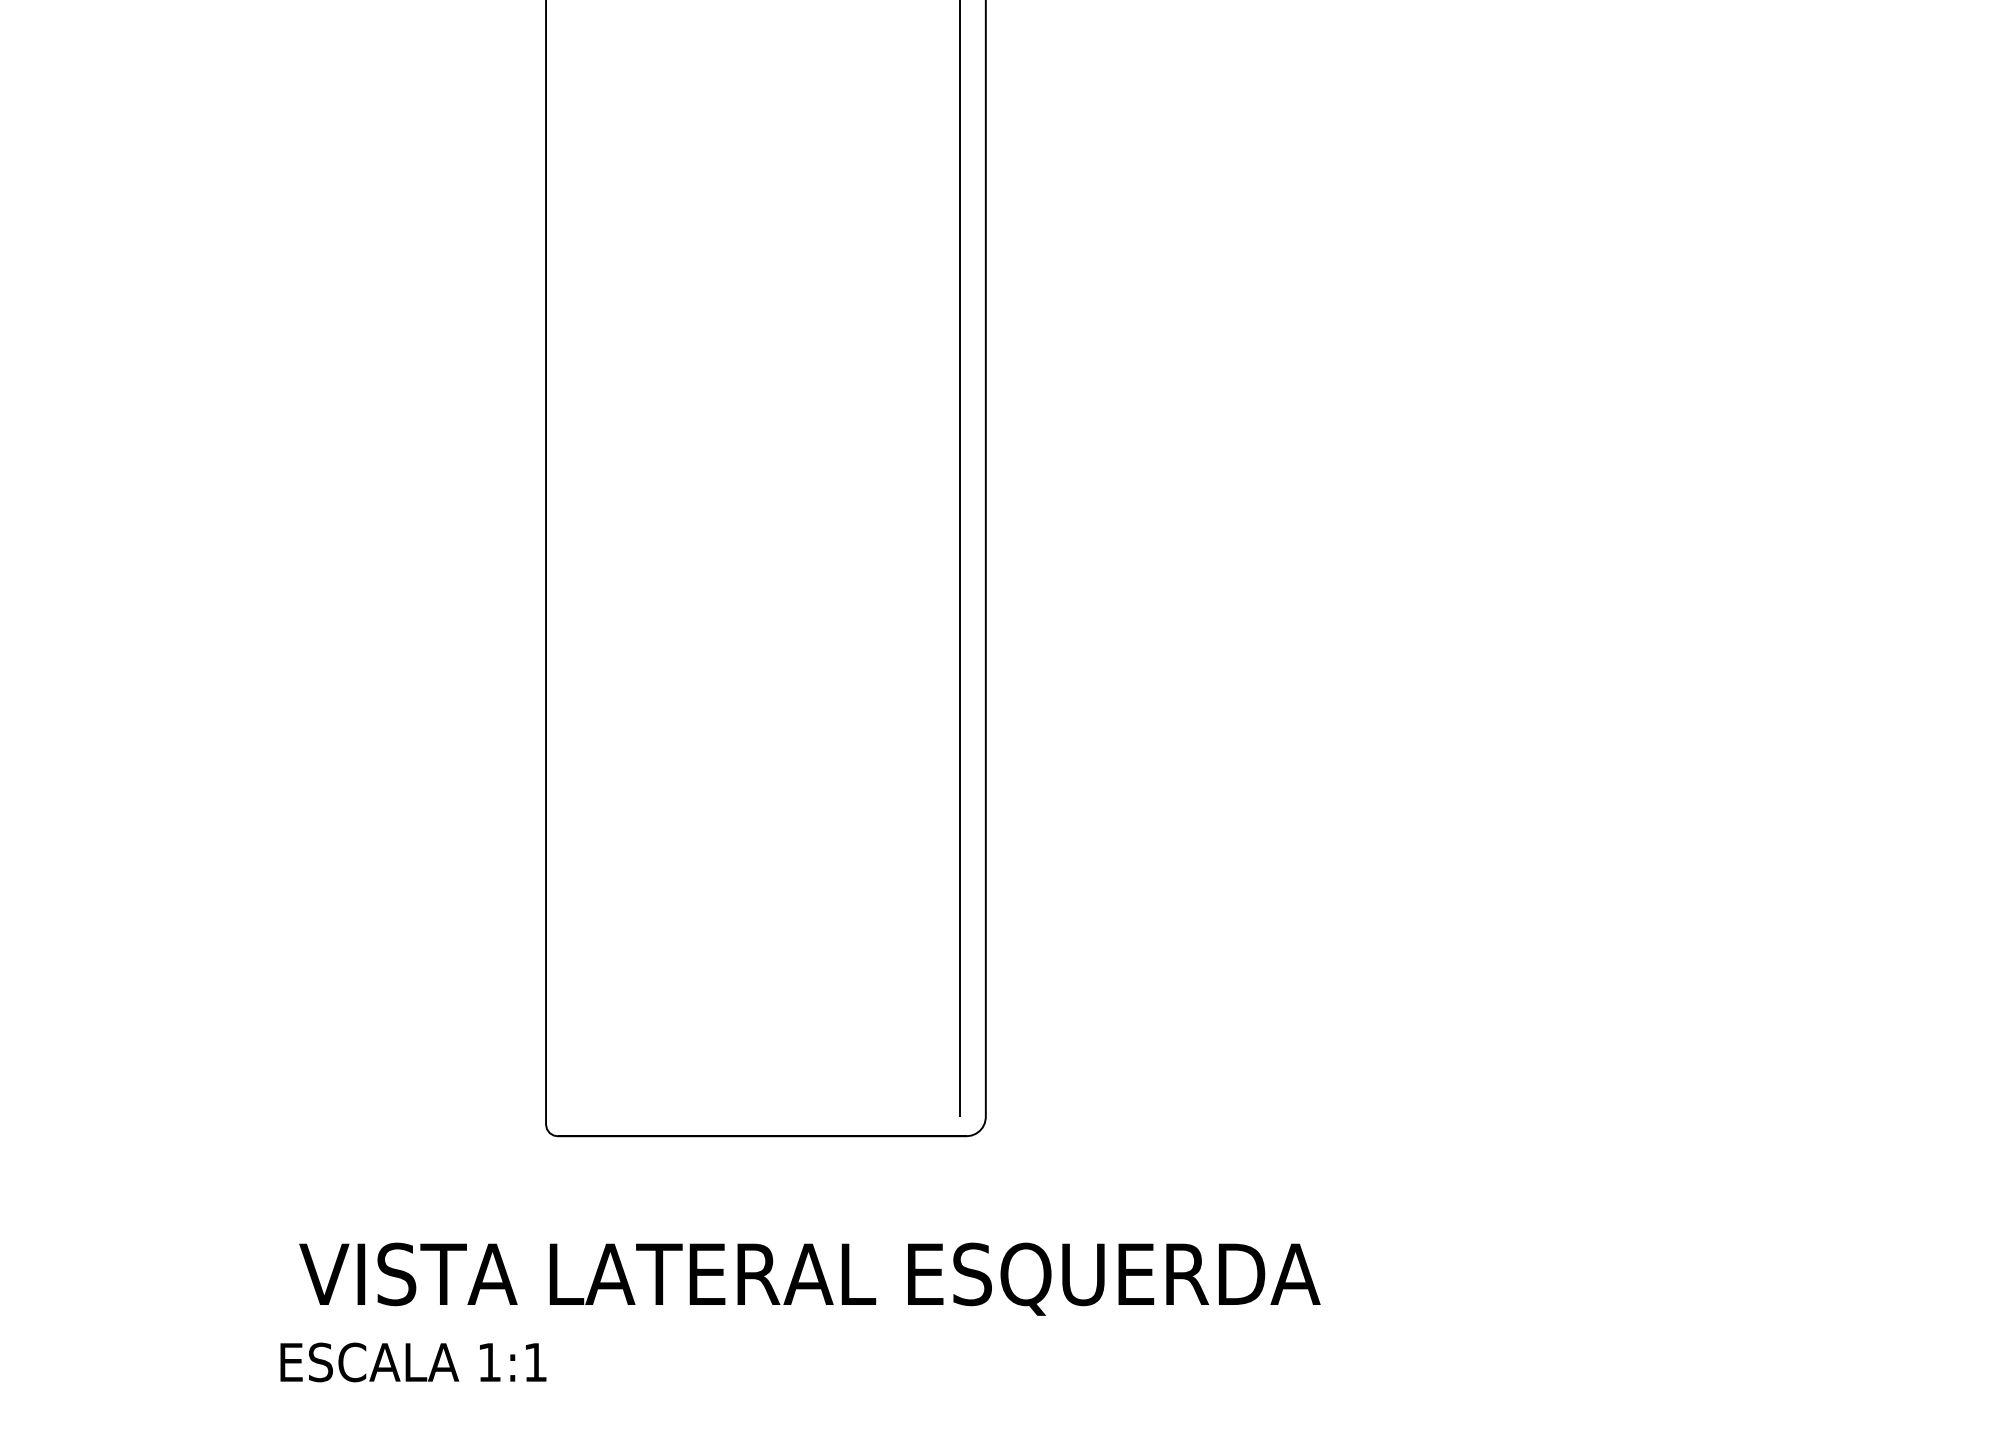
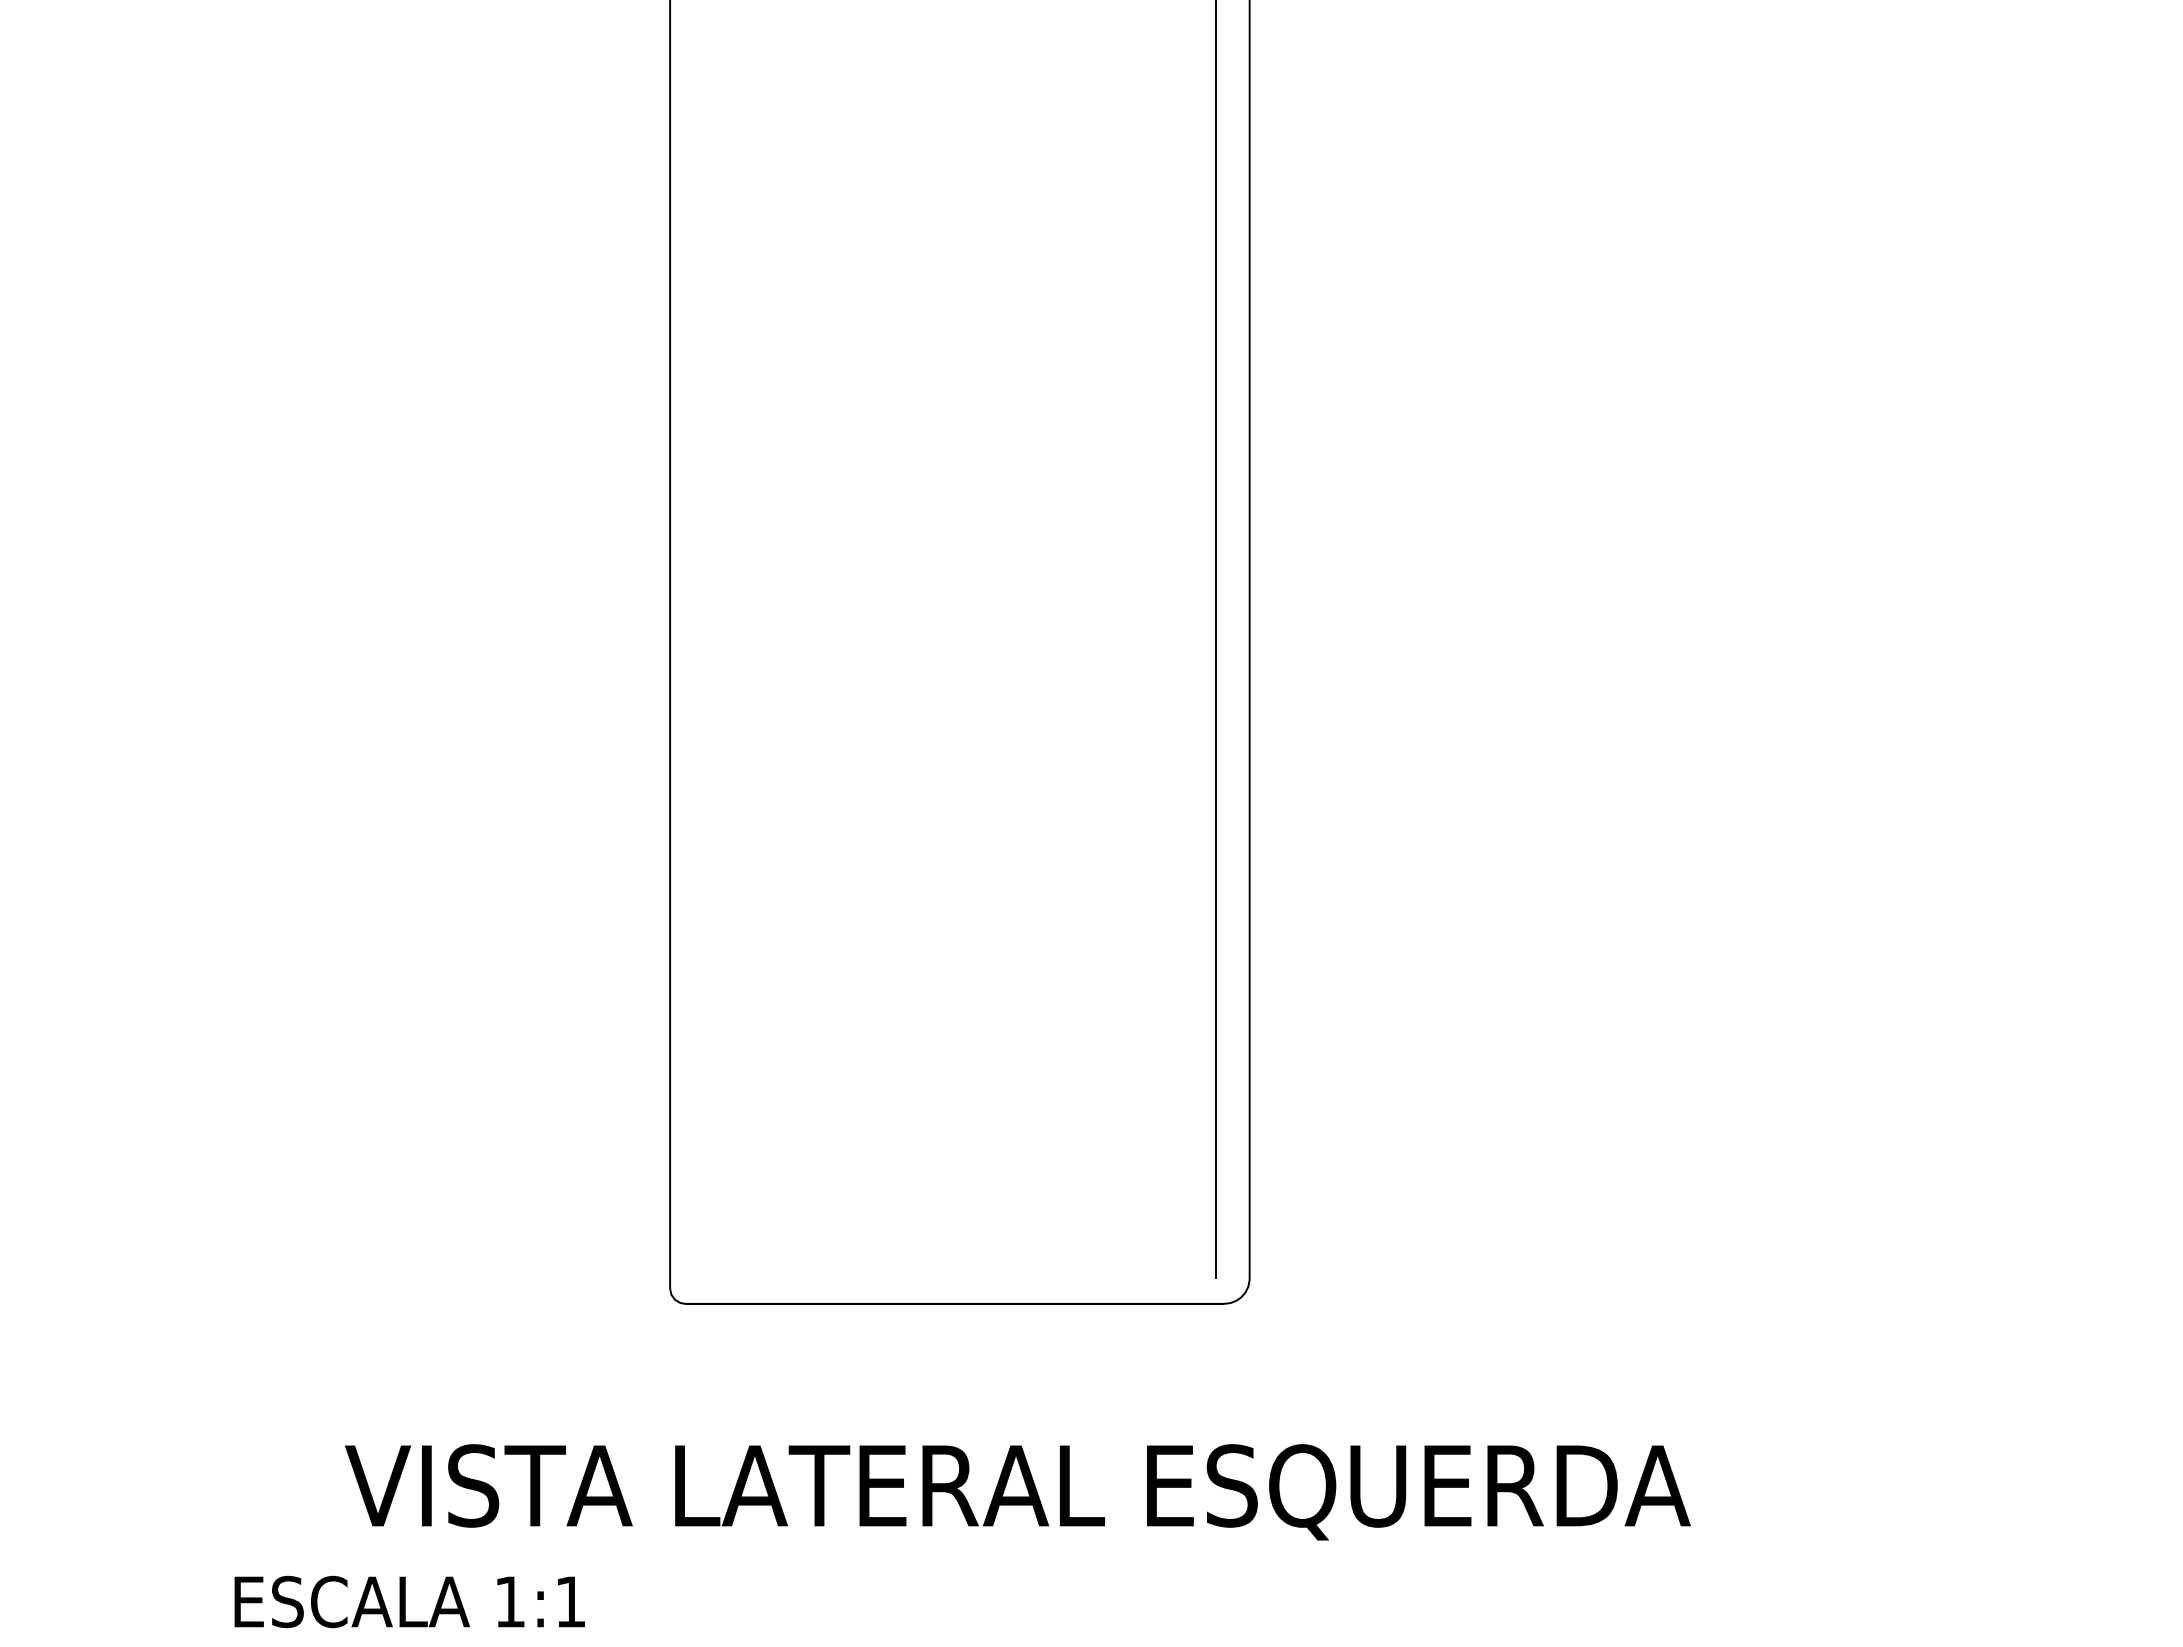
text: (413, 1362) -> (409, 1602), moved

